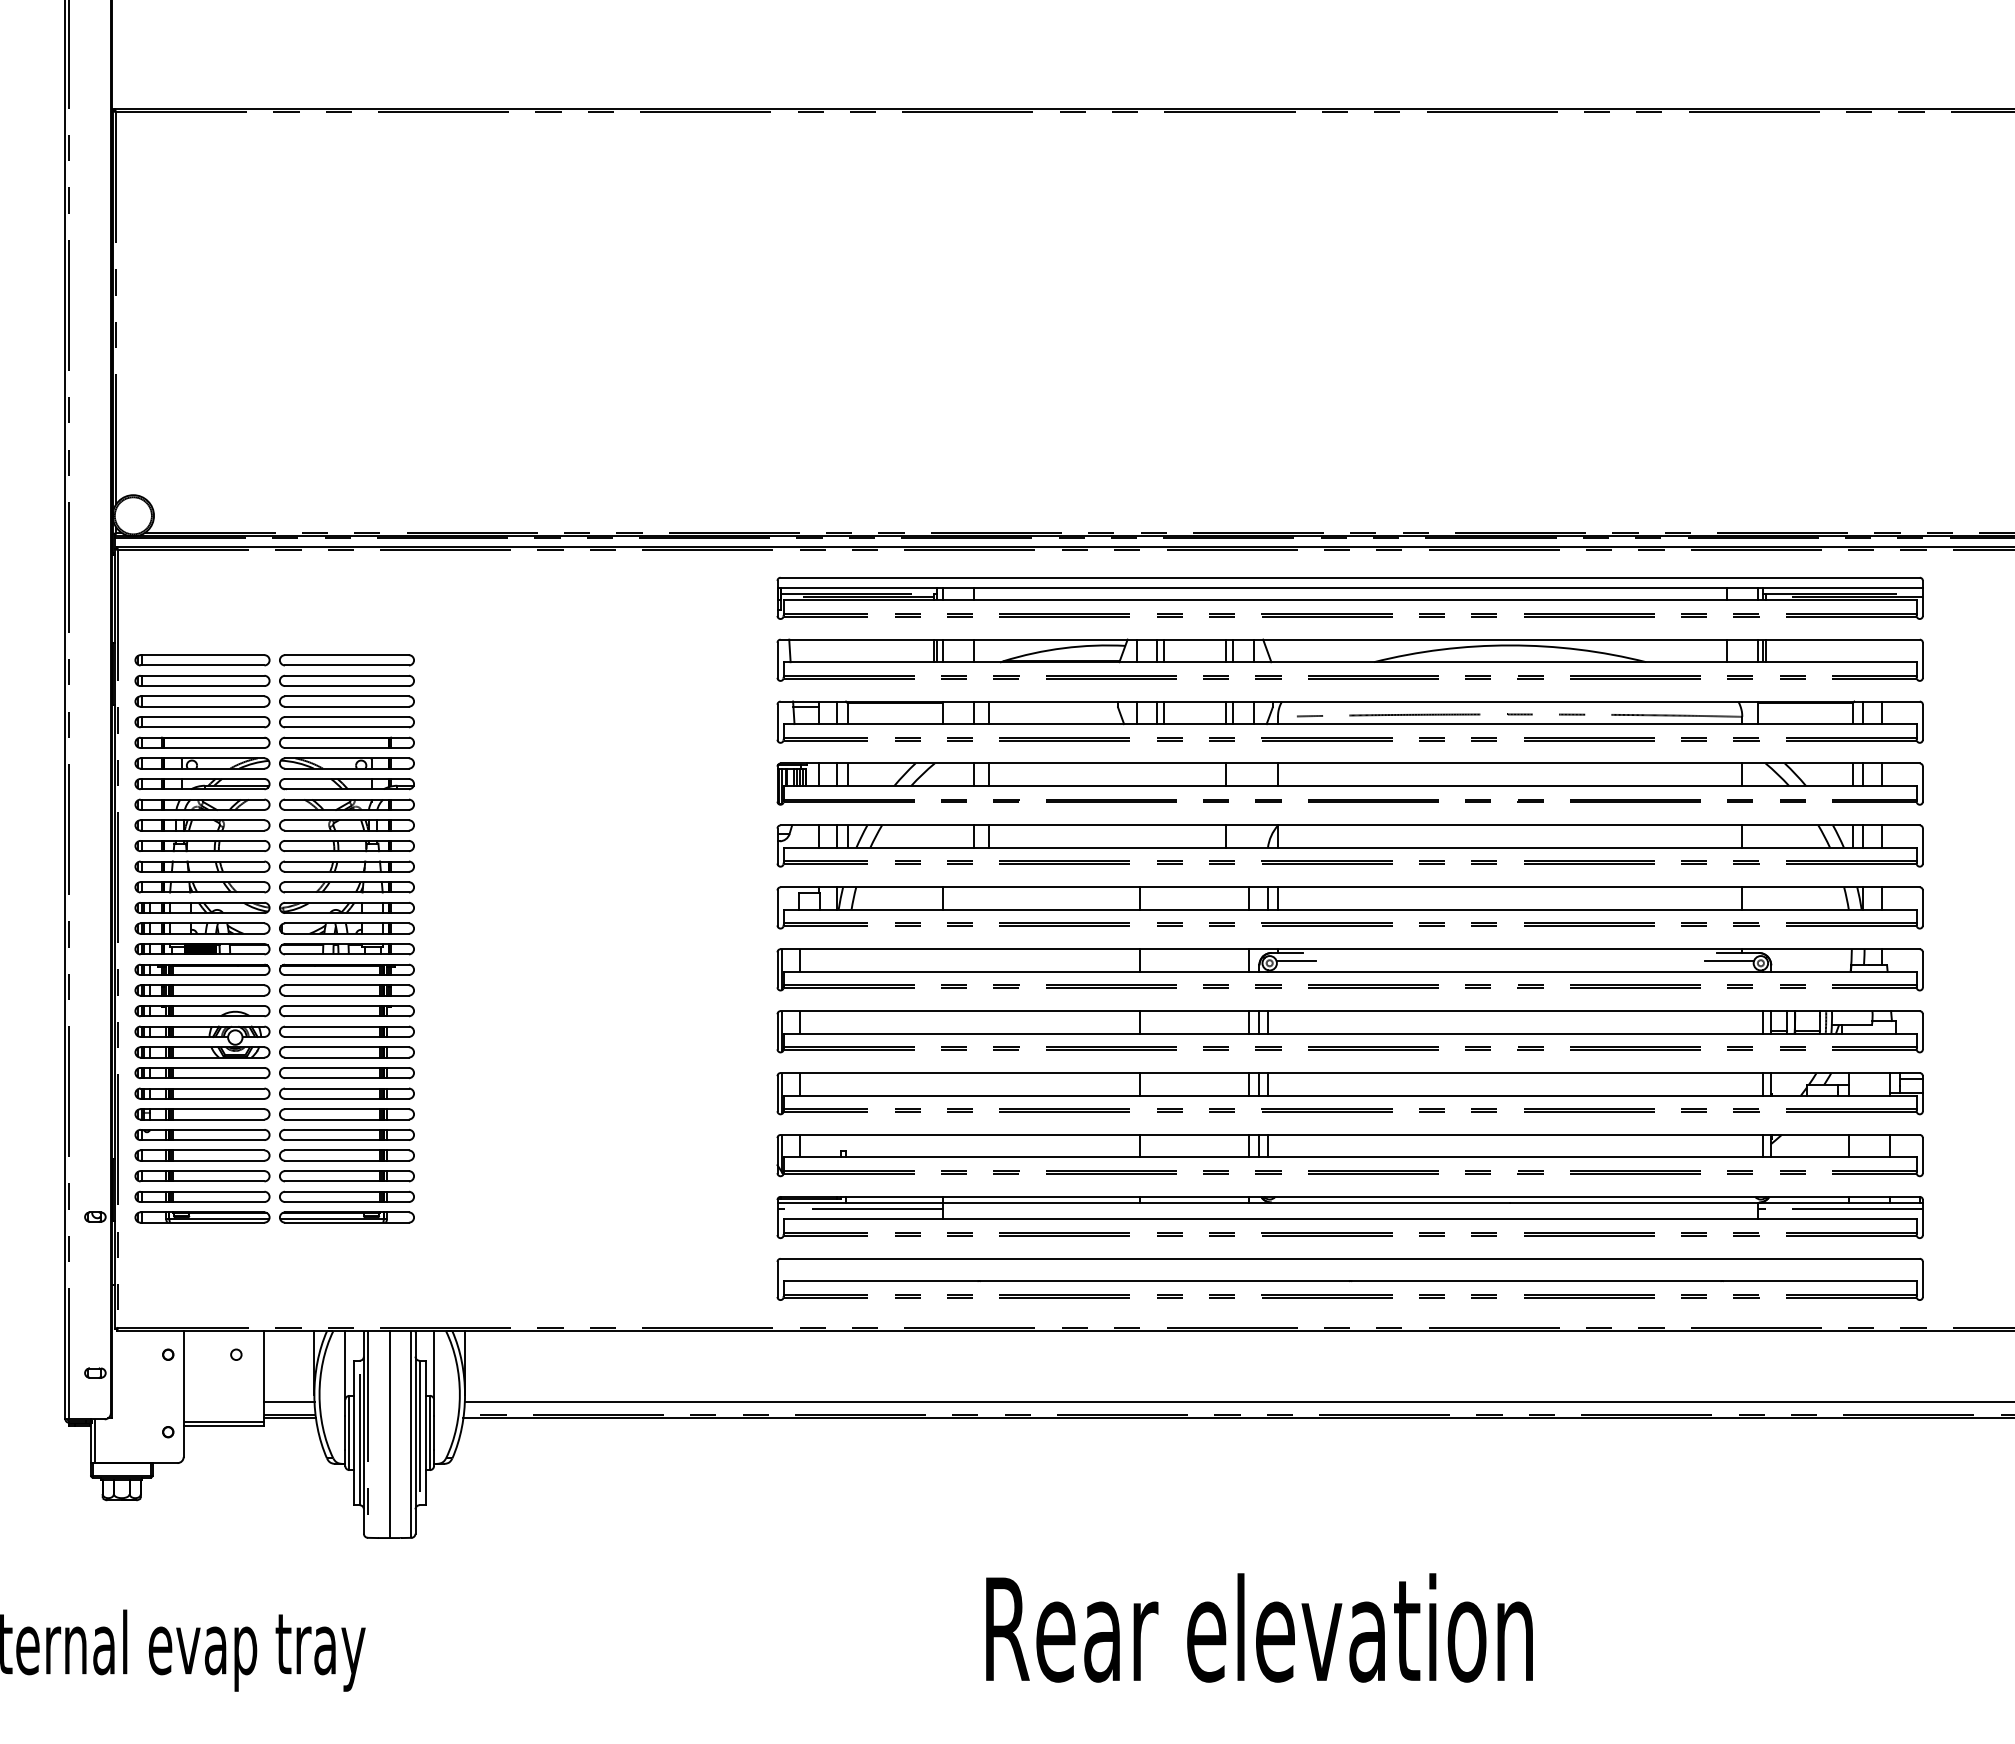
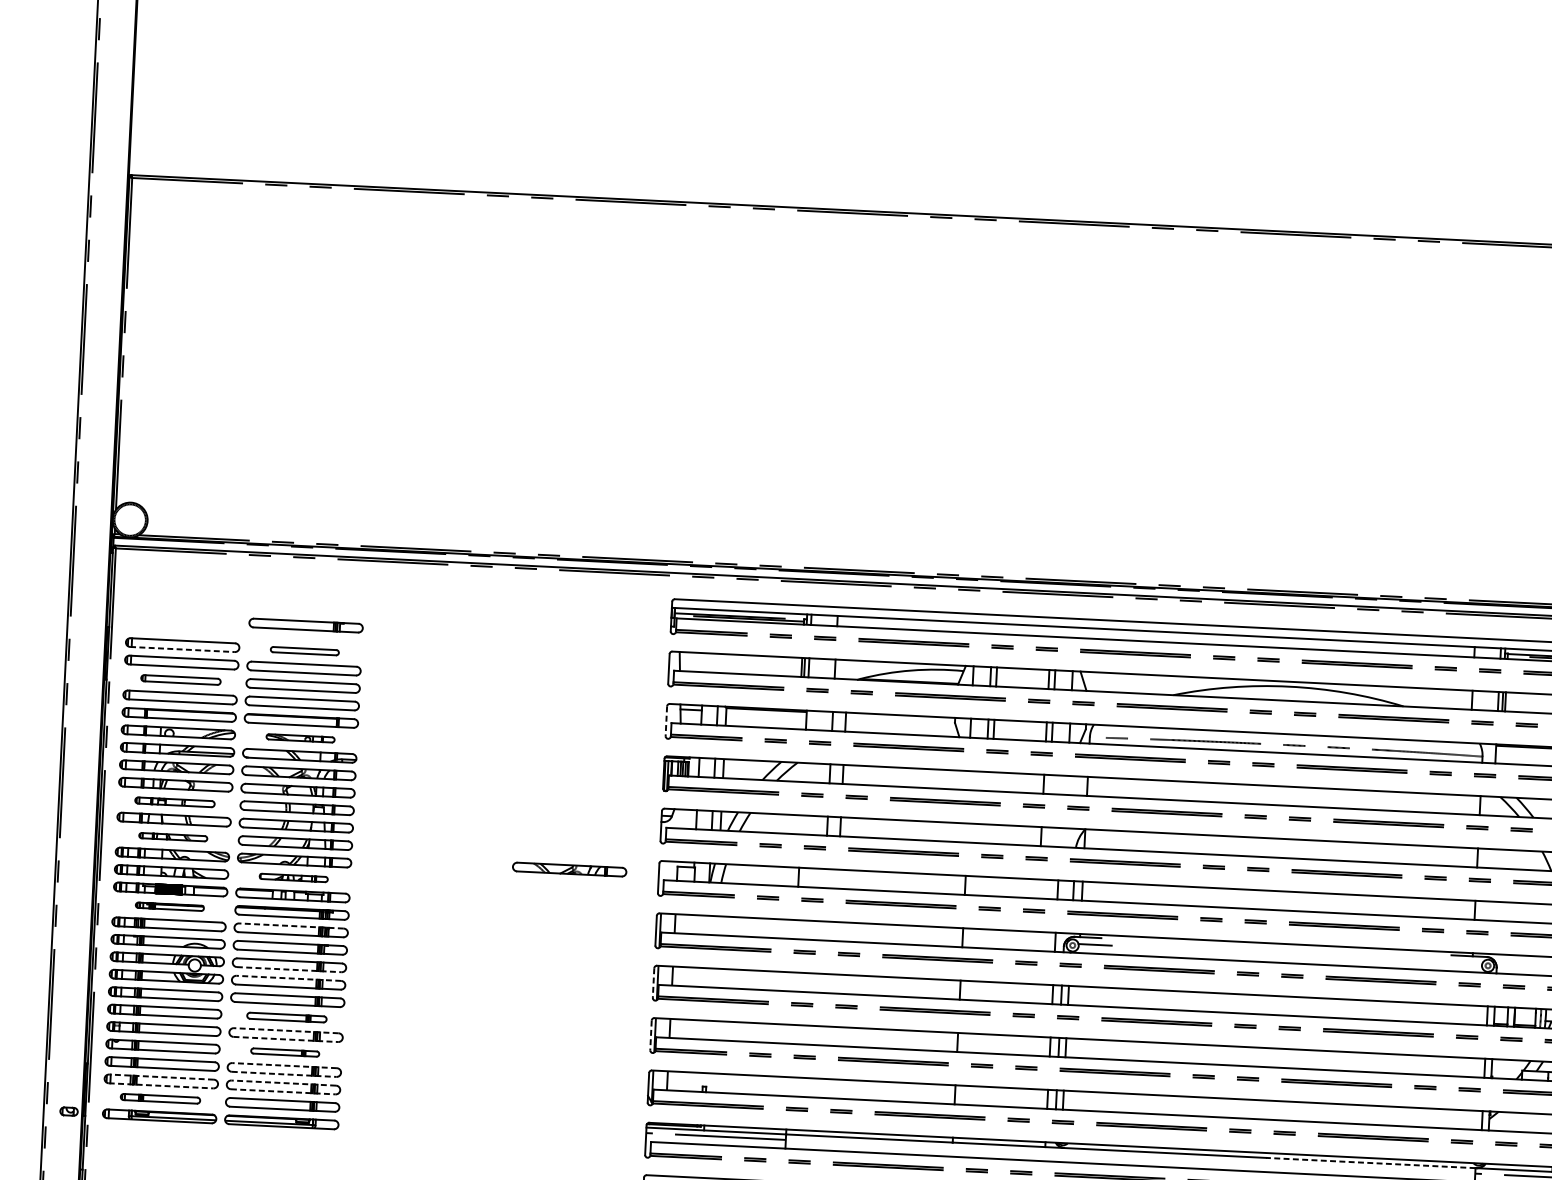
part: (346, 630) -> (305, 625), added
part: (346, 660) -> (304, 651), size x0.6
line: (202, 665) -> (182, 649), solid -> dashed
part: (202, 701) -> (180, 679), size x0.7
line: (777, 722) -> (666, 721), solid -> dashed
part: (346, 763) -> (300, 738), size x0.6
part: (202, 846) -> (174, 802), size x0.7
part: (202, 887) -> (173, 837), size x0.6
part: (671, 902) -> (569, 869), added
part: (346, 928) -> (293, 877), size x0.6
line: (1728, 961) -> (1460, 962), removed
part: (202, 969) -> (169, 906), size x0.6
line: (346, 985) -> (290, 926), solid -> dashed
line: (777, 1031) -> (653, 982), solid -> dashed
line: (346, 1036) -> (288, 969), solid -> dashed
line: (346, 1047) -> (288, 978), solid -> dashed
part: (346, 1093) -> (286, 1017), size x0.7
line: (777, 1093) -> (651, 1035), solid -> dashed
line: (346, 1109) -> (285, 1030), solid -> dashed
line: (346, 1119) -> (285, 1039), solid -> dashed
part: (346, 1134) -> (284, 1052), size x0.6
line: (346, 1150) -> (284, 1065), solid -> dashed
line: (346, 1160) -> (283, 1074), solid -> dashed
line: (202, 1171) -> (161, 1077), solid -> dashed
line: (346, 1171) -> (283, 1083), solid -> dashed
line: (202, 1181) -> (161, 1085), solid -> dashed
line: (346, 1181) -> (282, 1091), solid -> dashed
part: (202, 1196) -> (160, 1098), size x0.7
line: (1633, 1202) -> (1370, 1162), solid -> dashed

